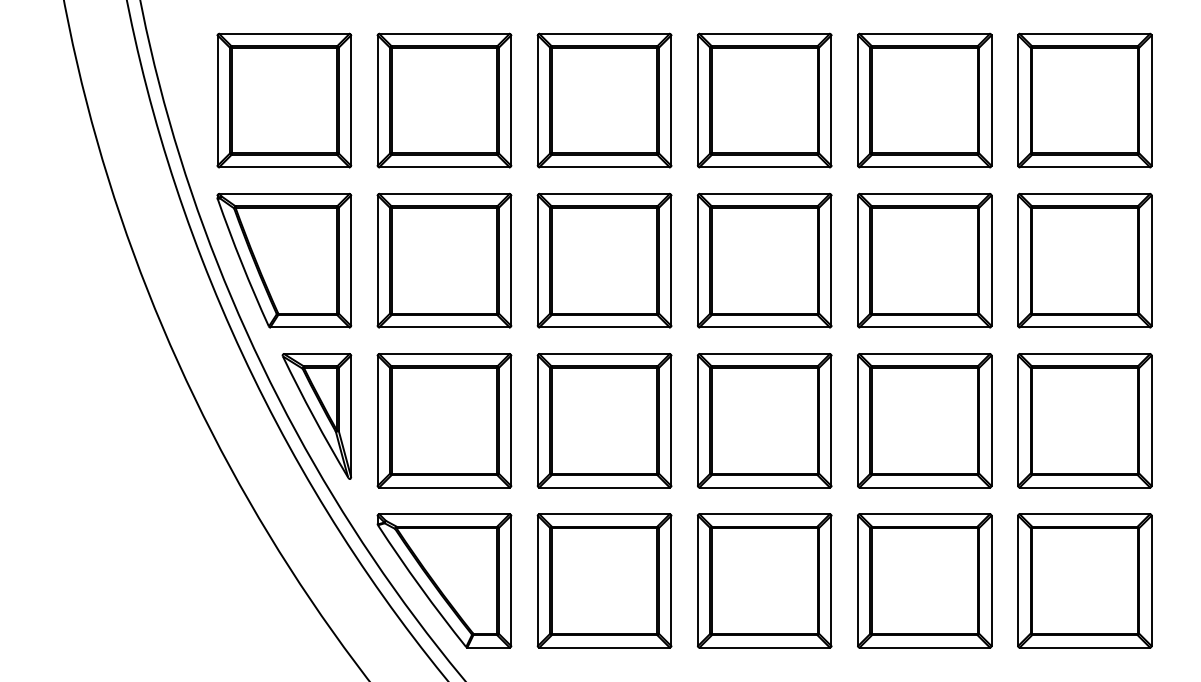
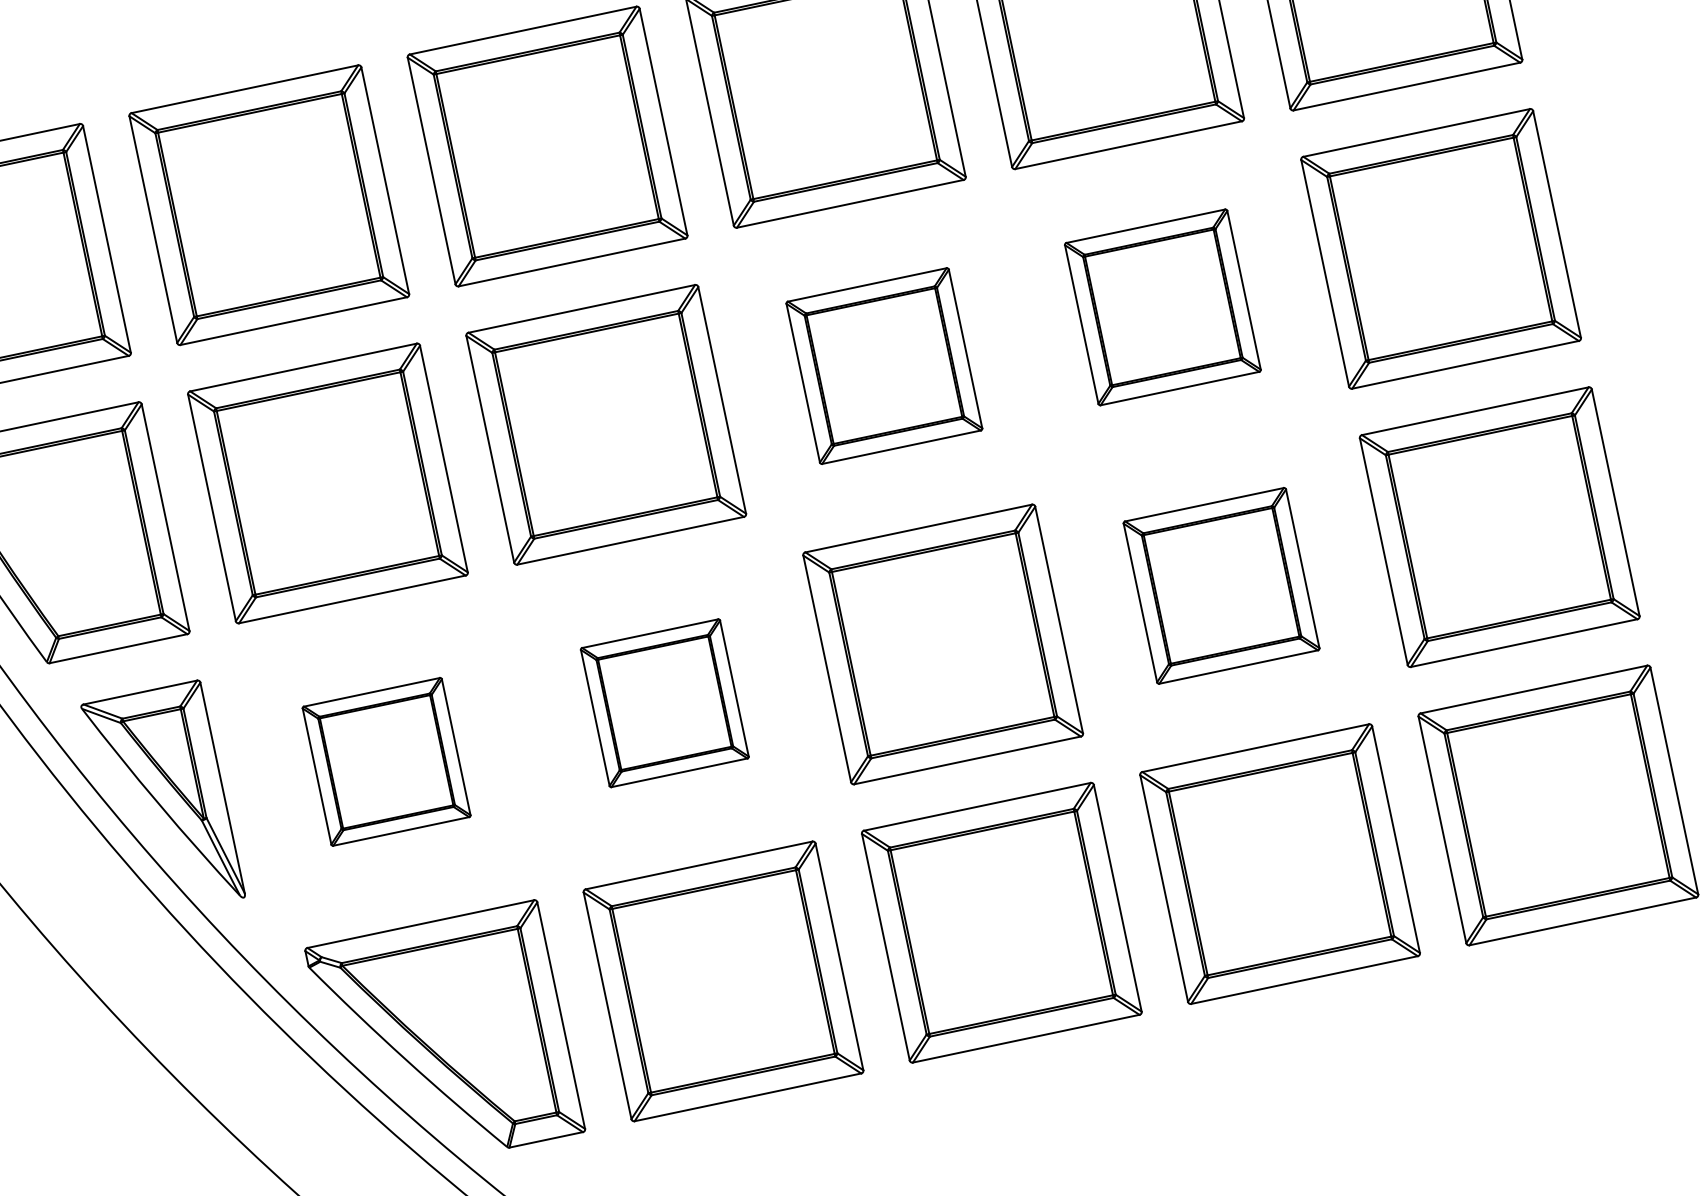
part: (764, 260) -> (884, 365), size x0.7
part: (924, 260) -> (1162, 307), size x0.7
part: (444, 420) -> (386, 761), size x0.6
part: (604, 420) -> (664, 702), size x0.6
part: (924, 420) -> (1220, 585), size x0.7

